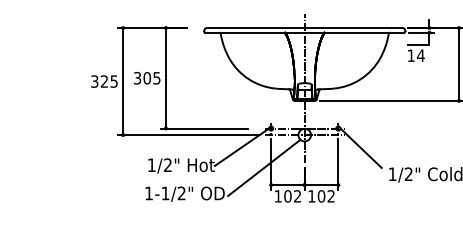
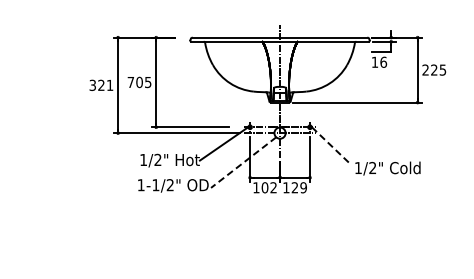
text: (420, 54) -> (383, 61), 14 -> 16
text: (137, 78) -> (130, 82), 305 -> 705
text: (113, 81) -> (109, 85), 325 -> 321
line: (361, 148) -> (330, 145), solid -> dashed
line: (263, 168) -> (243, 162), solid -> dashed
text: (325, 196) -> (298, 187), 102 -> 129

